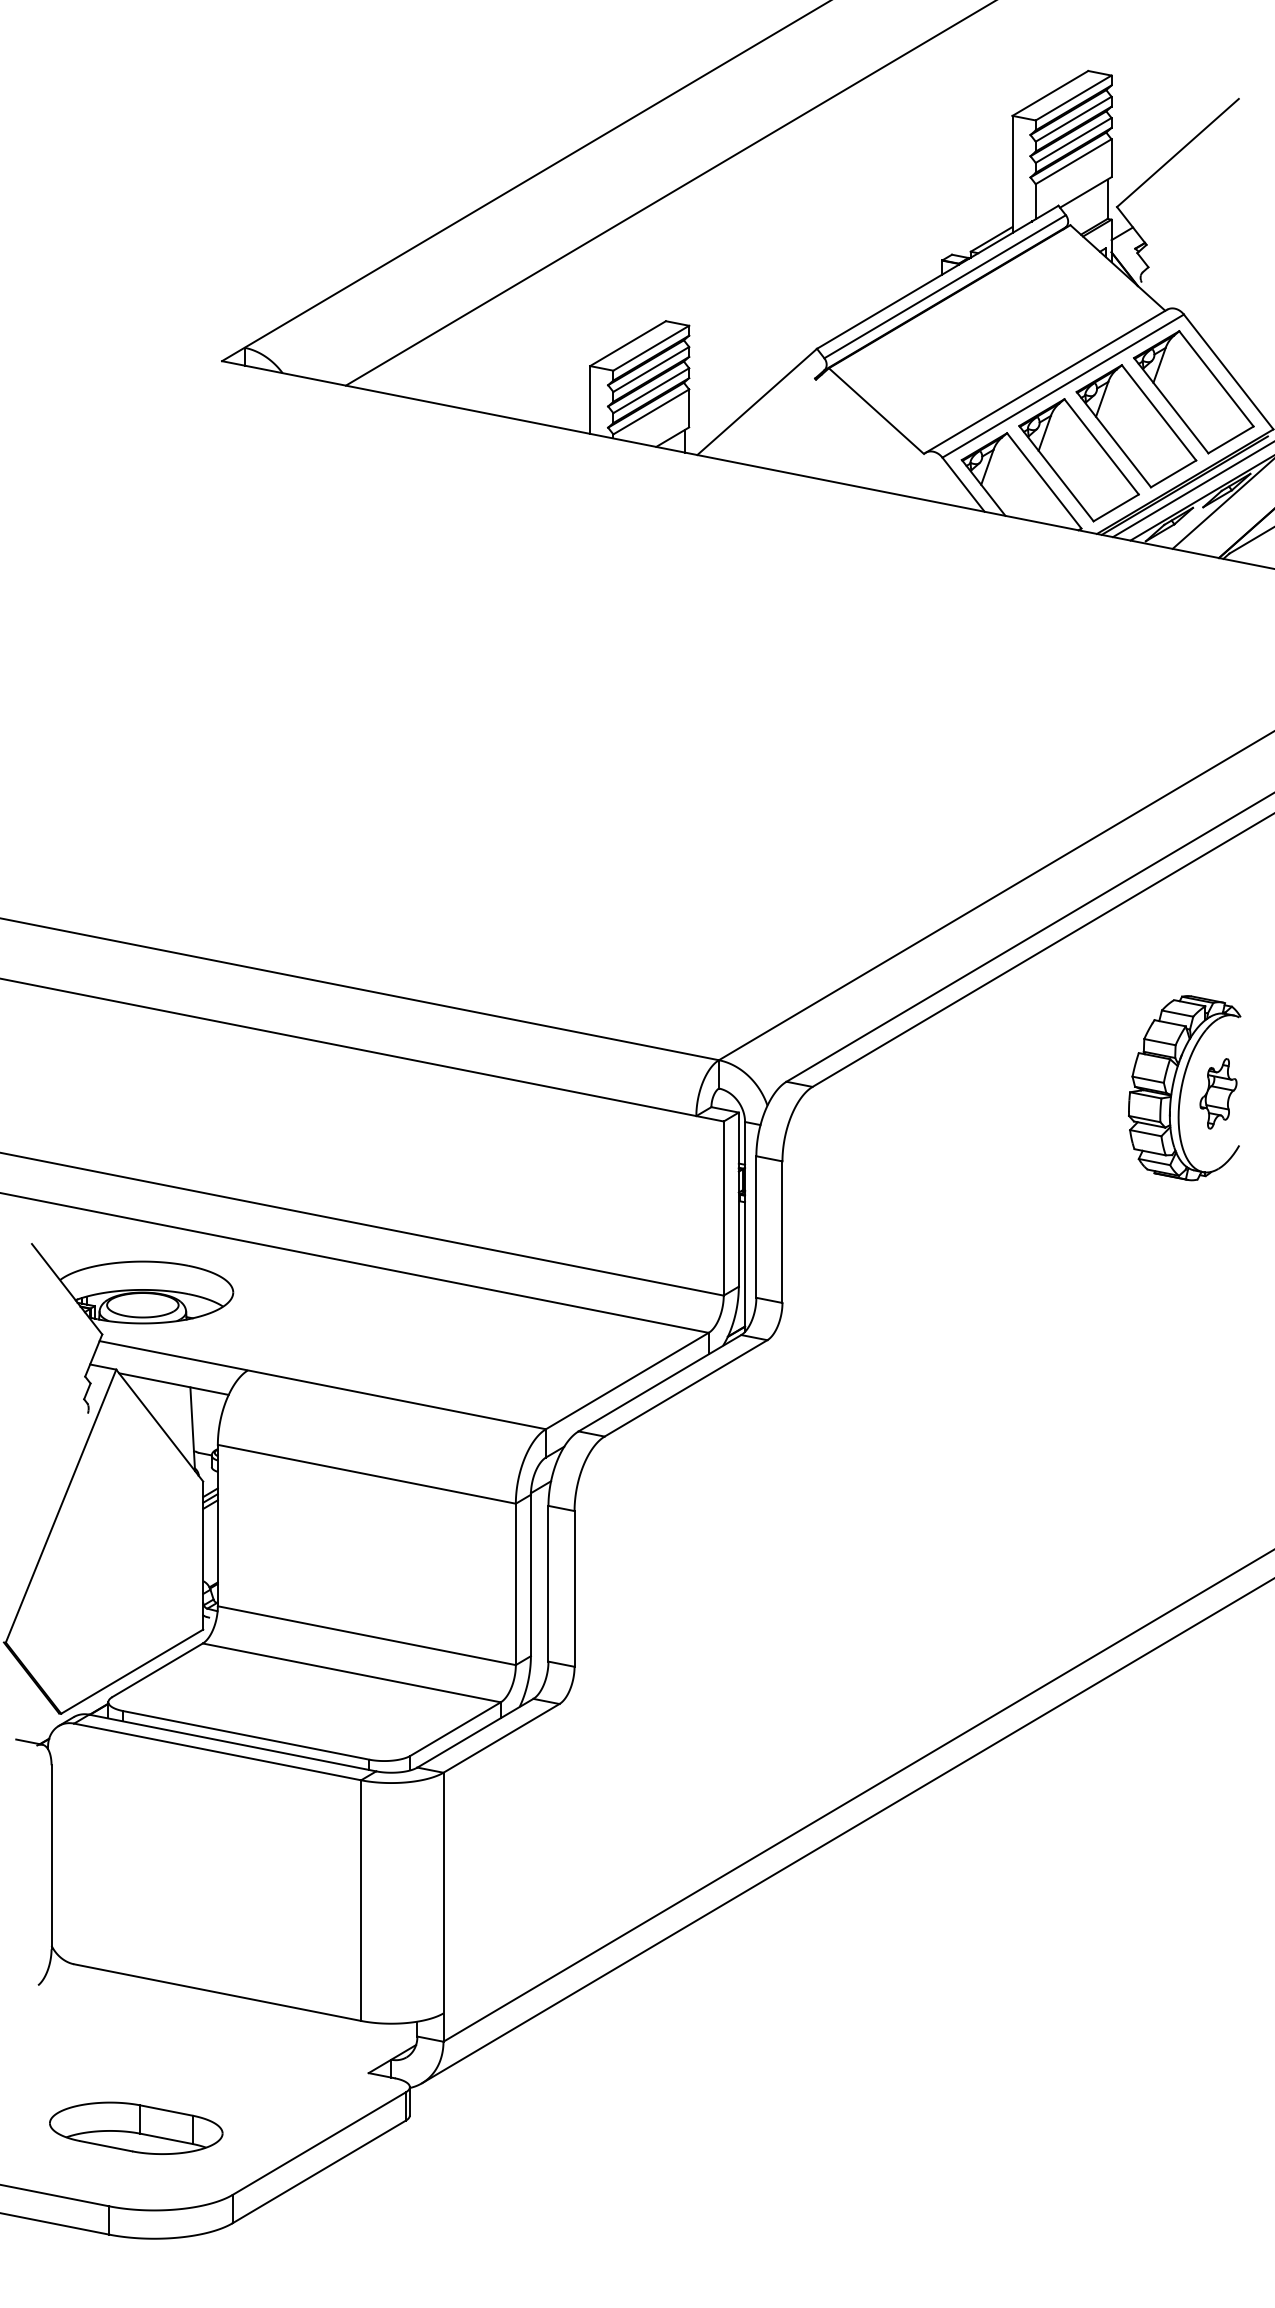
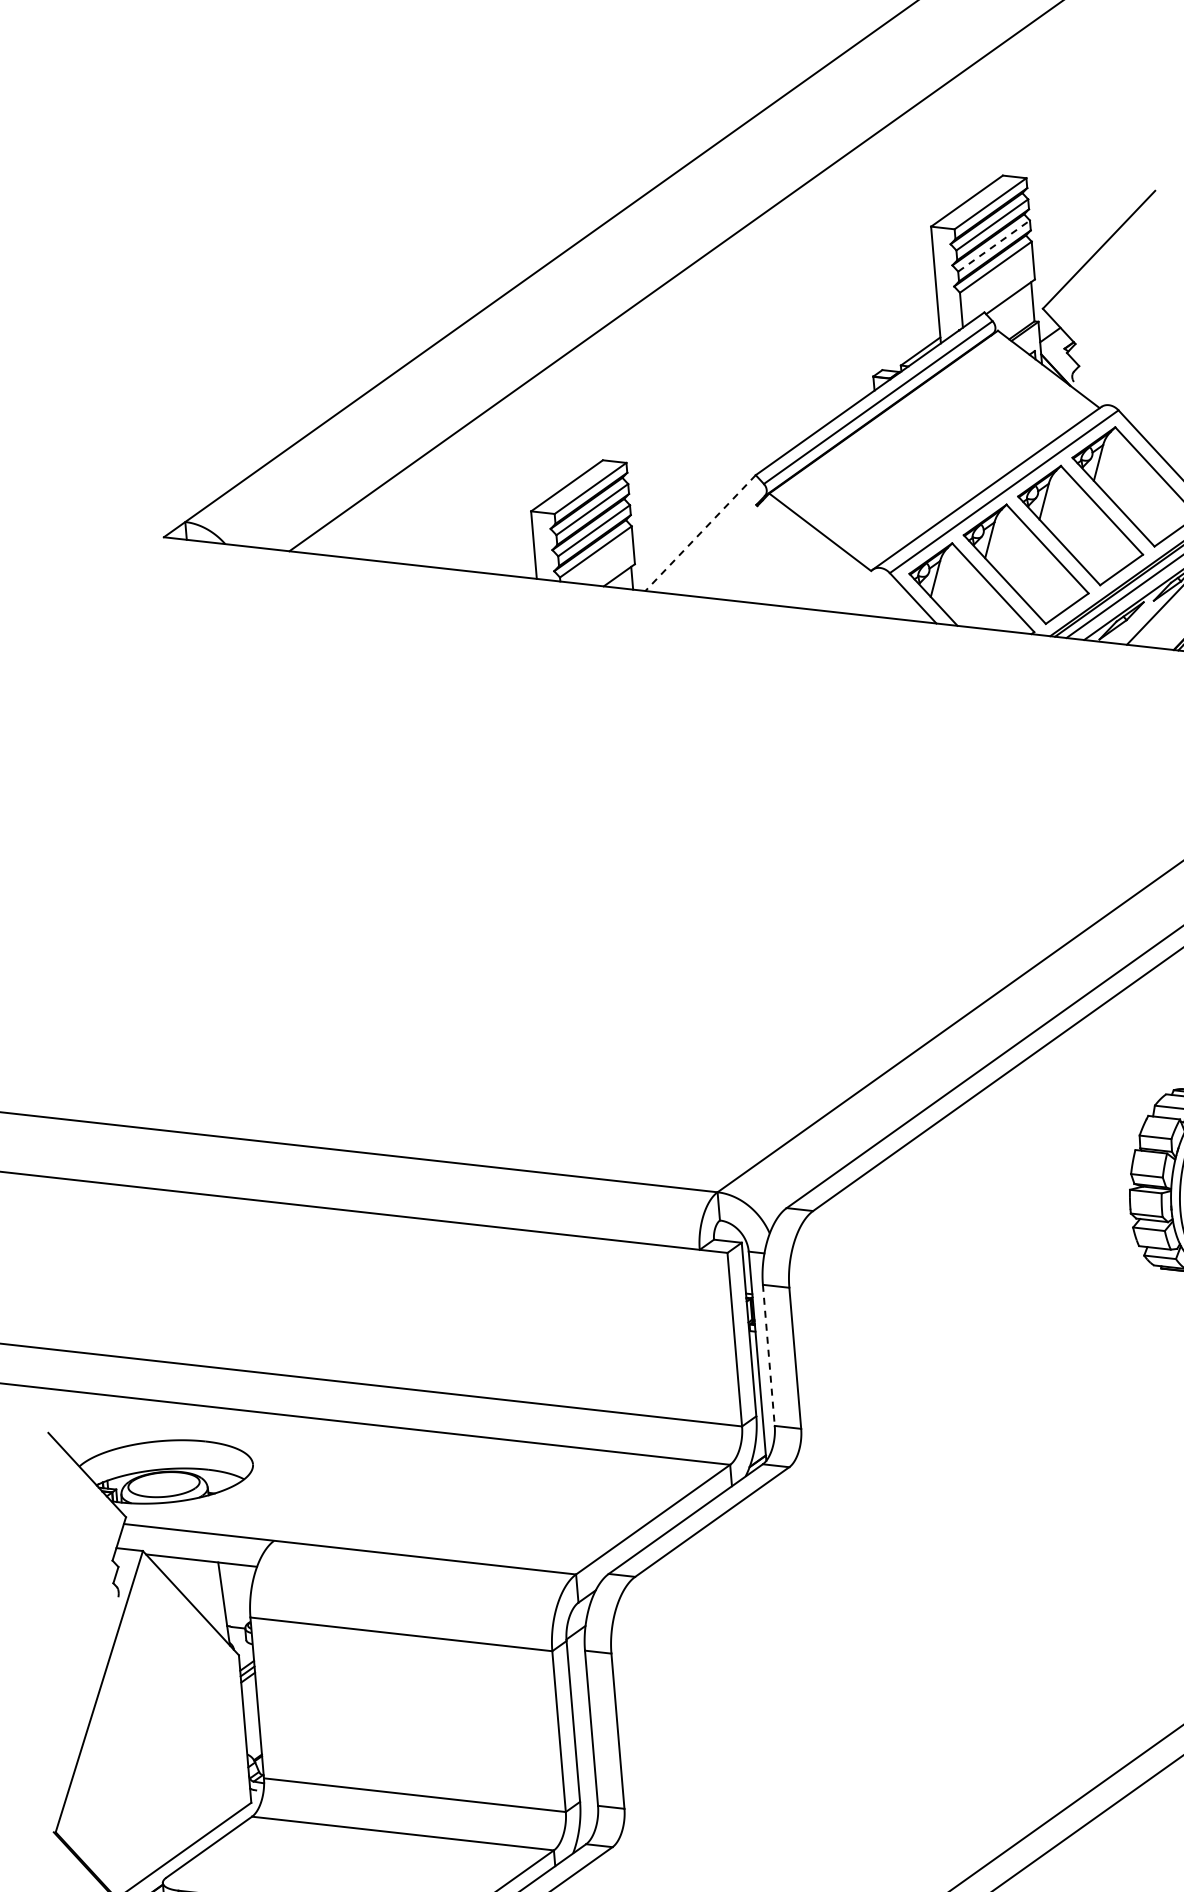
line: (1074, 140) -> (994, 246), solid -> dashed
line: (757, 401) -> (700, 532), solid -> dashed
line: (756, 1227) -> (769, 1355), solid -> dashed

